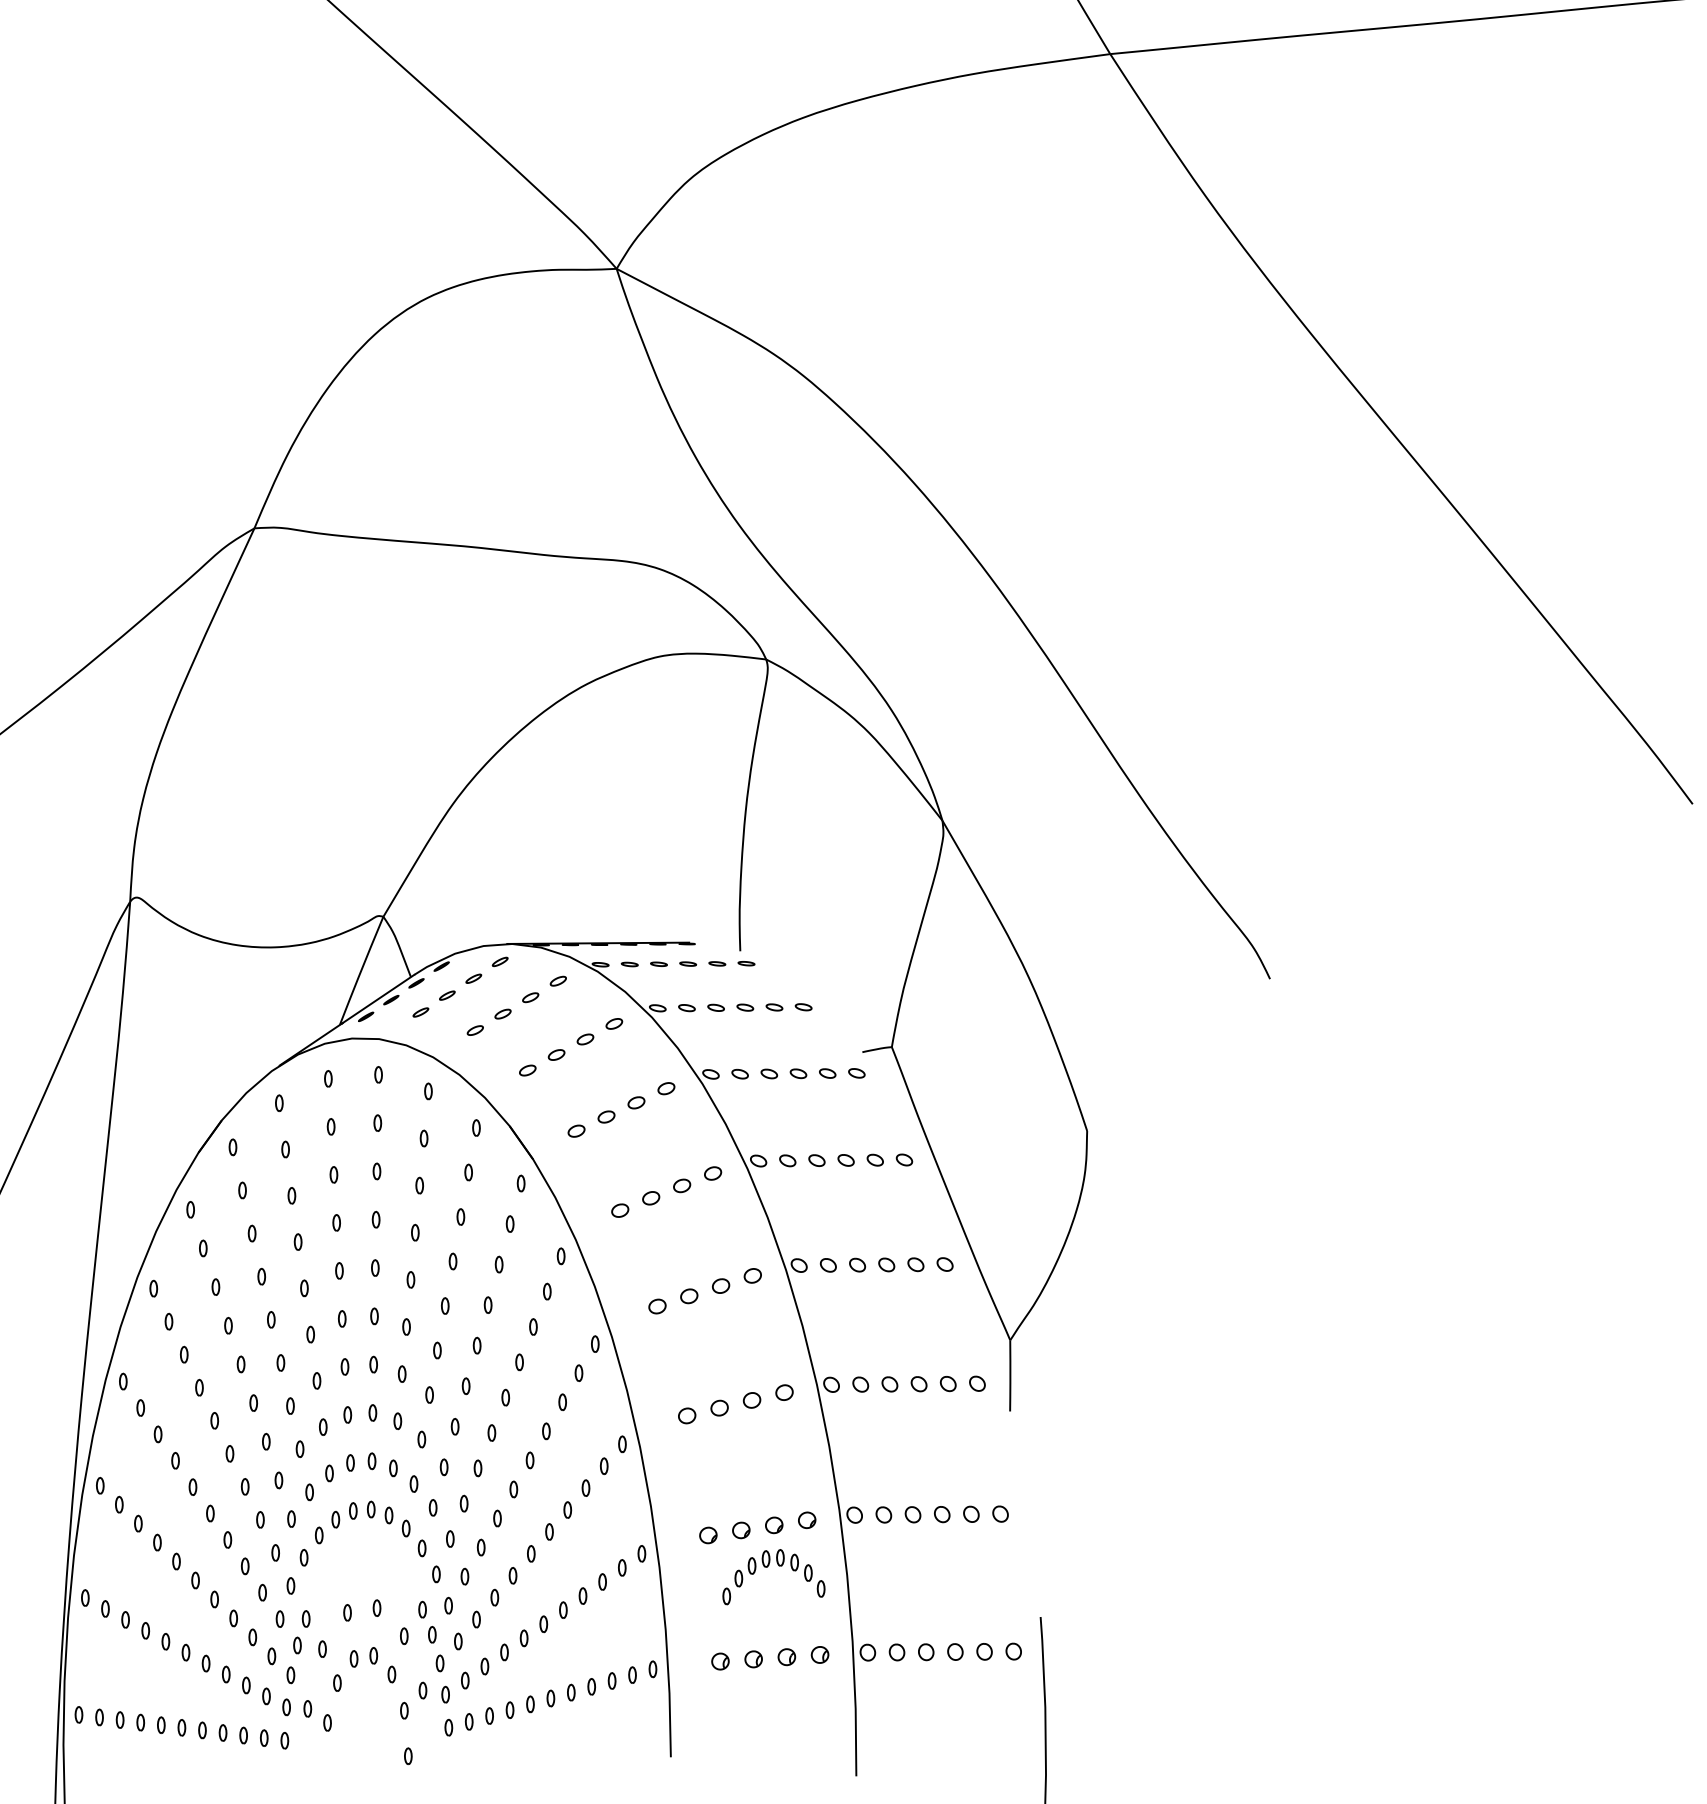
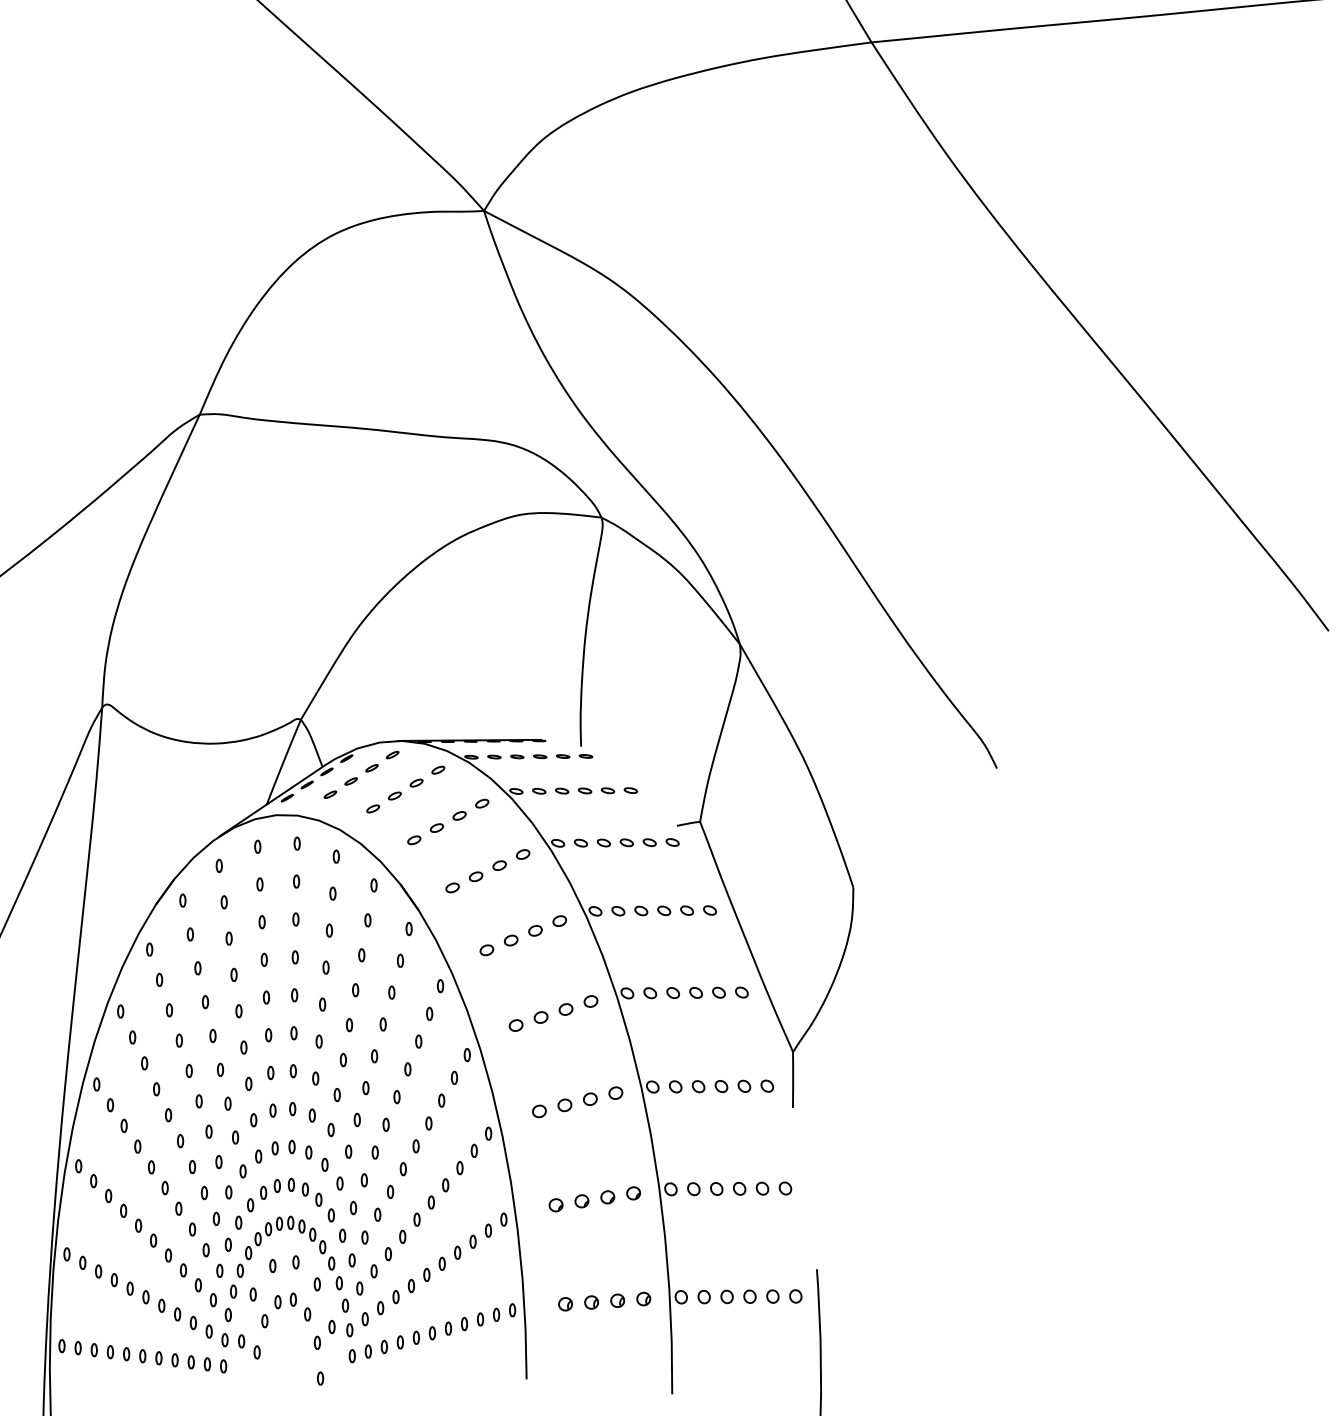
part: (767, 1567) -> (280, 1230), moved

